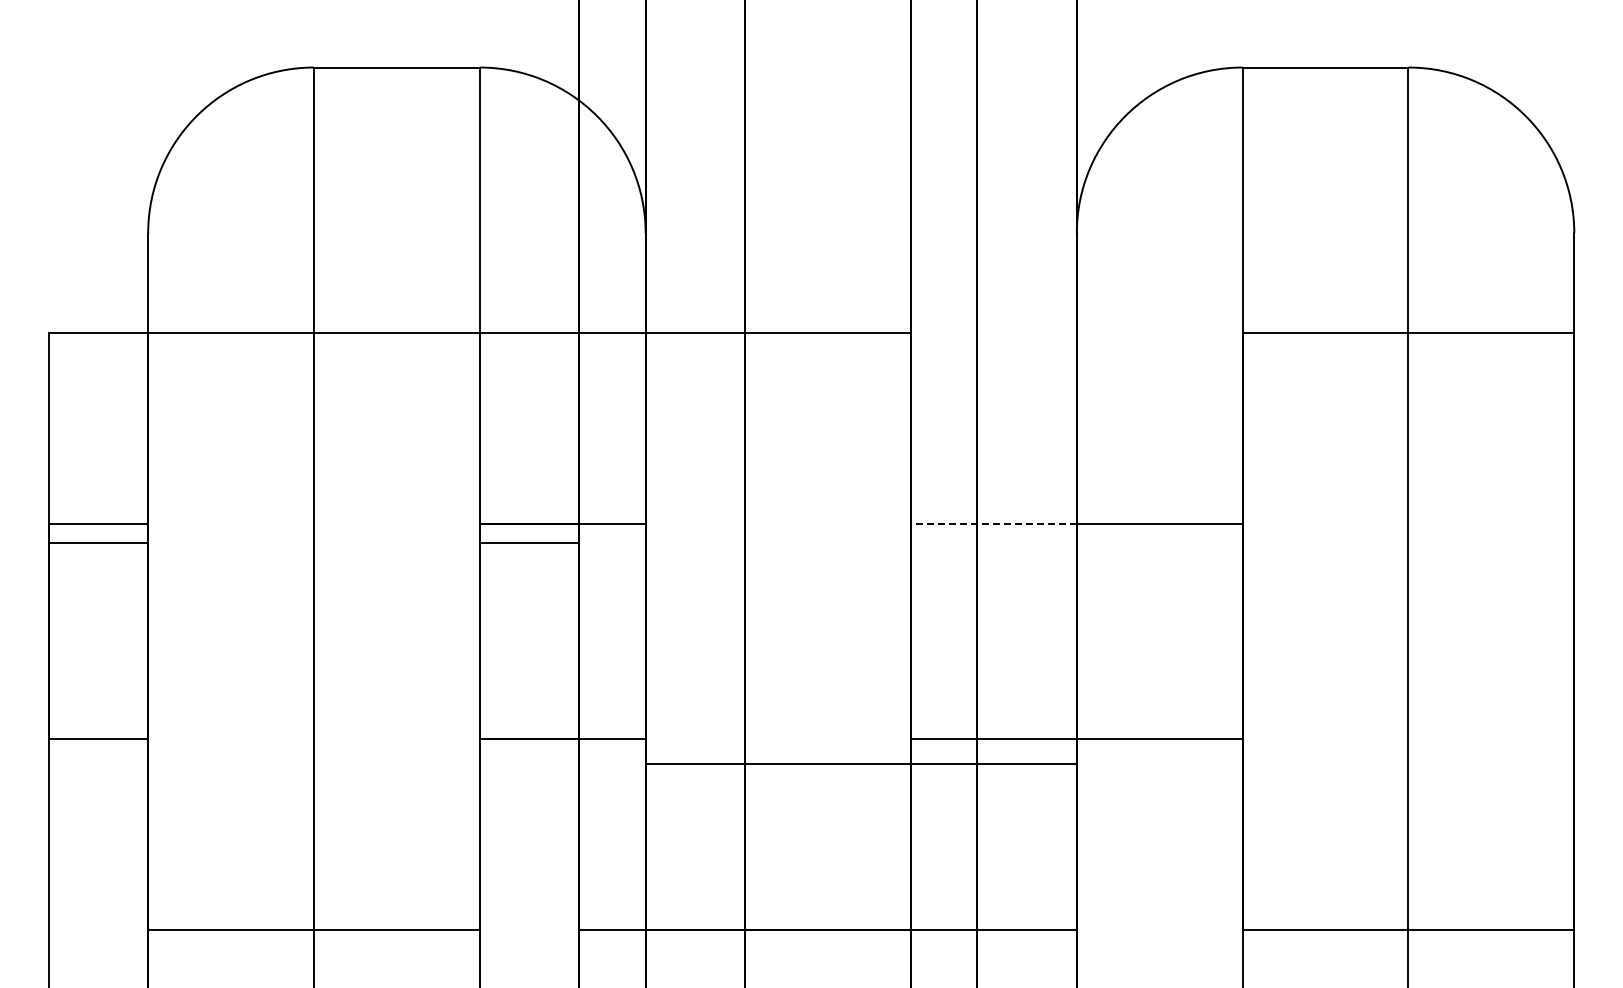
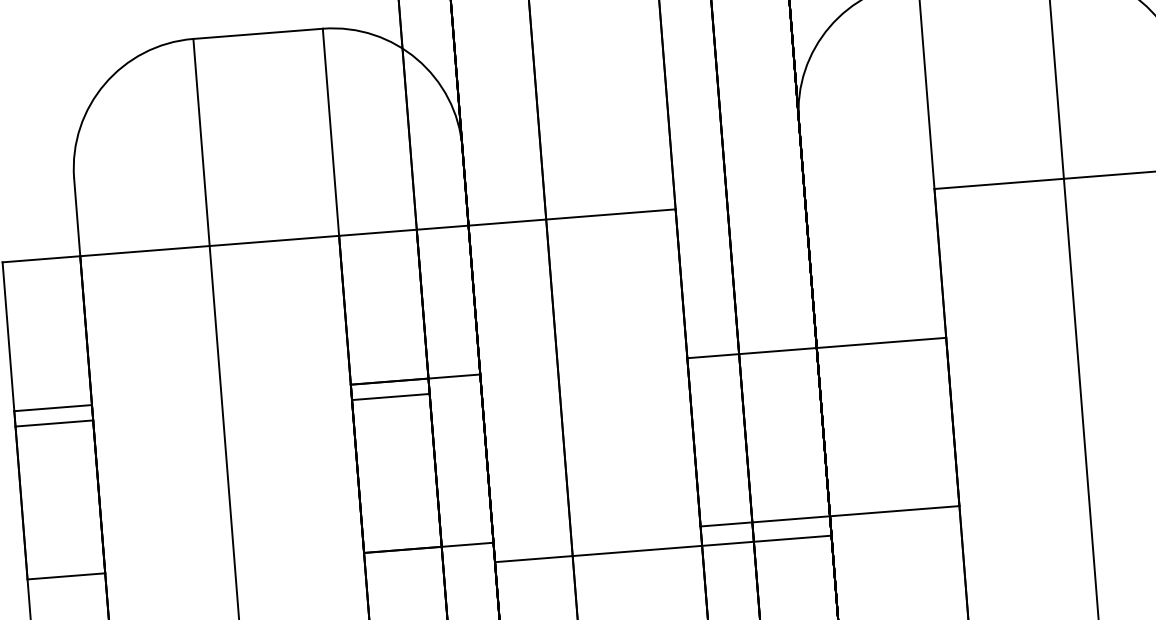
line: (993, 523) -> (751, 353), dashed -> solid

